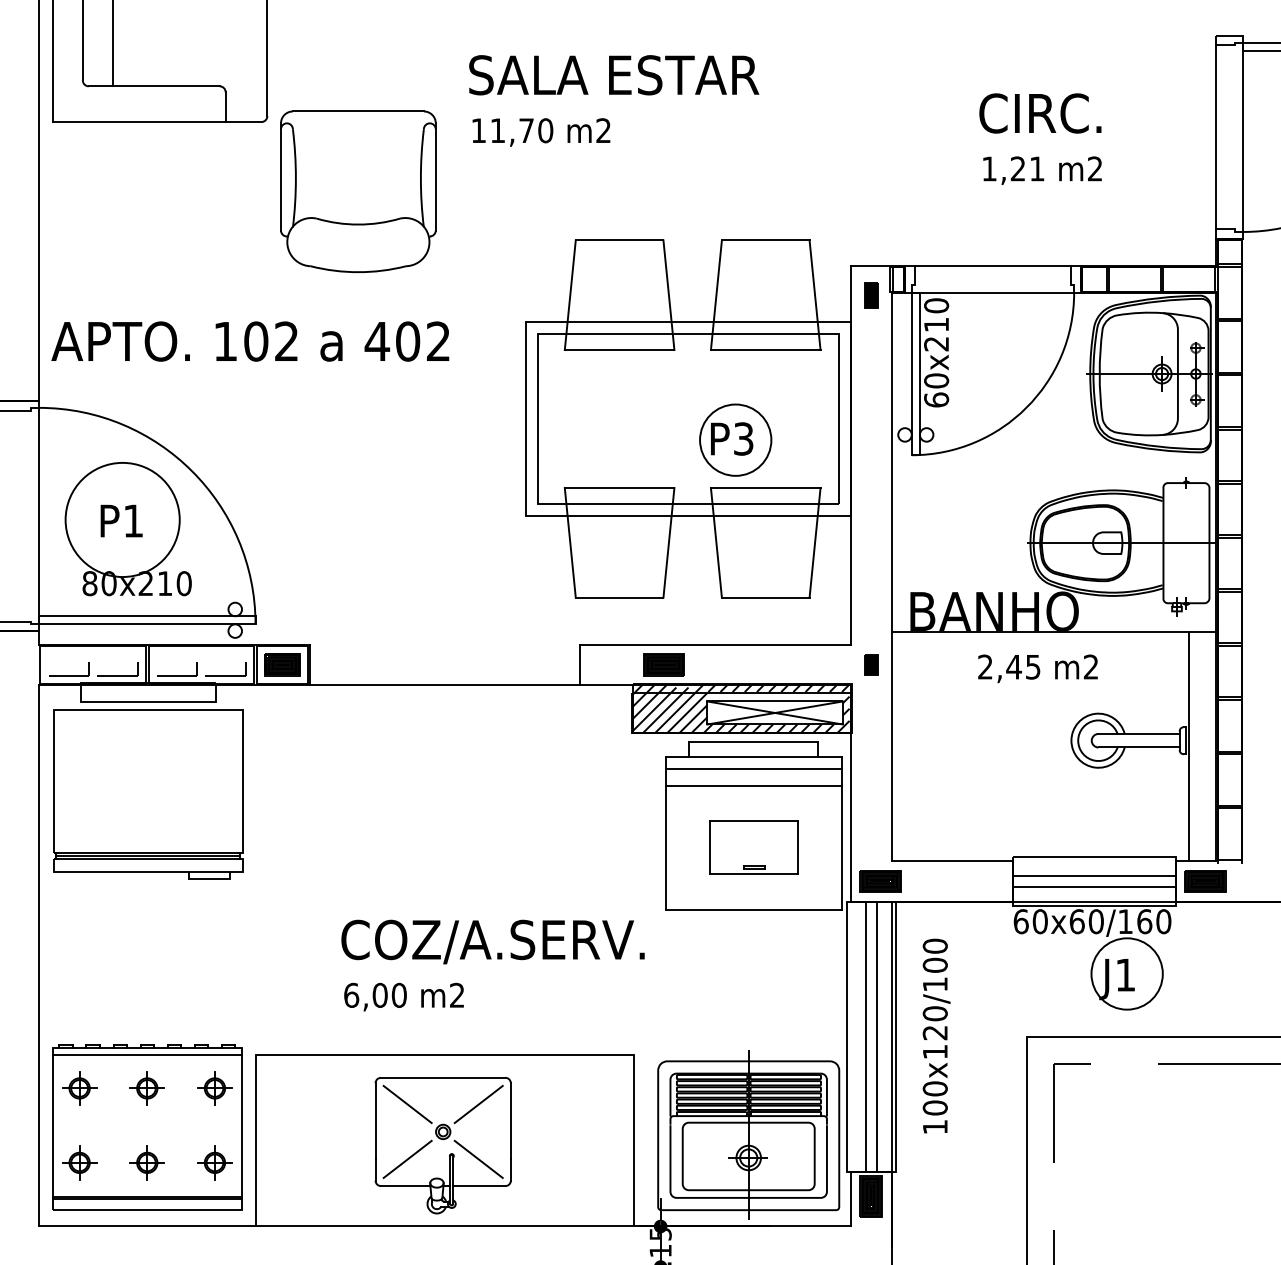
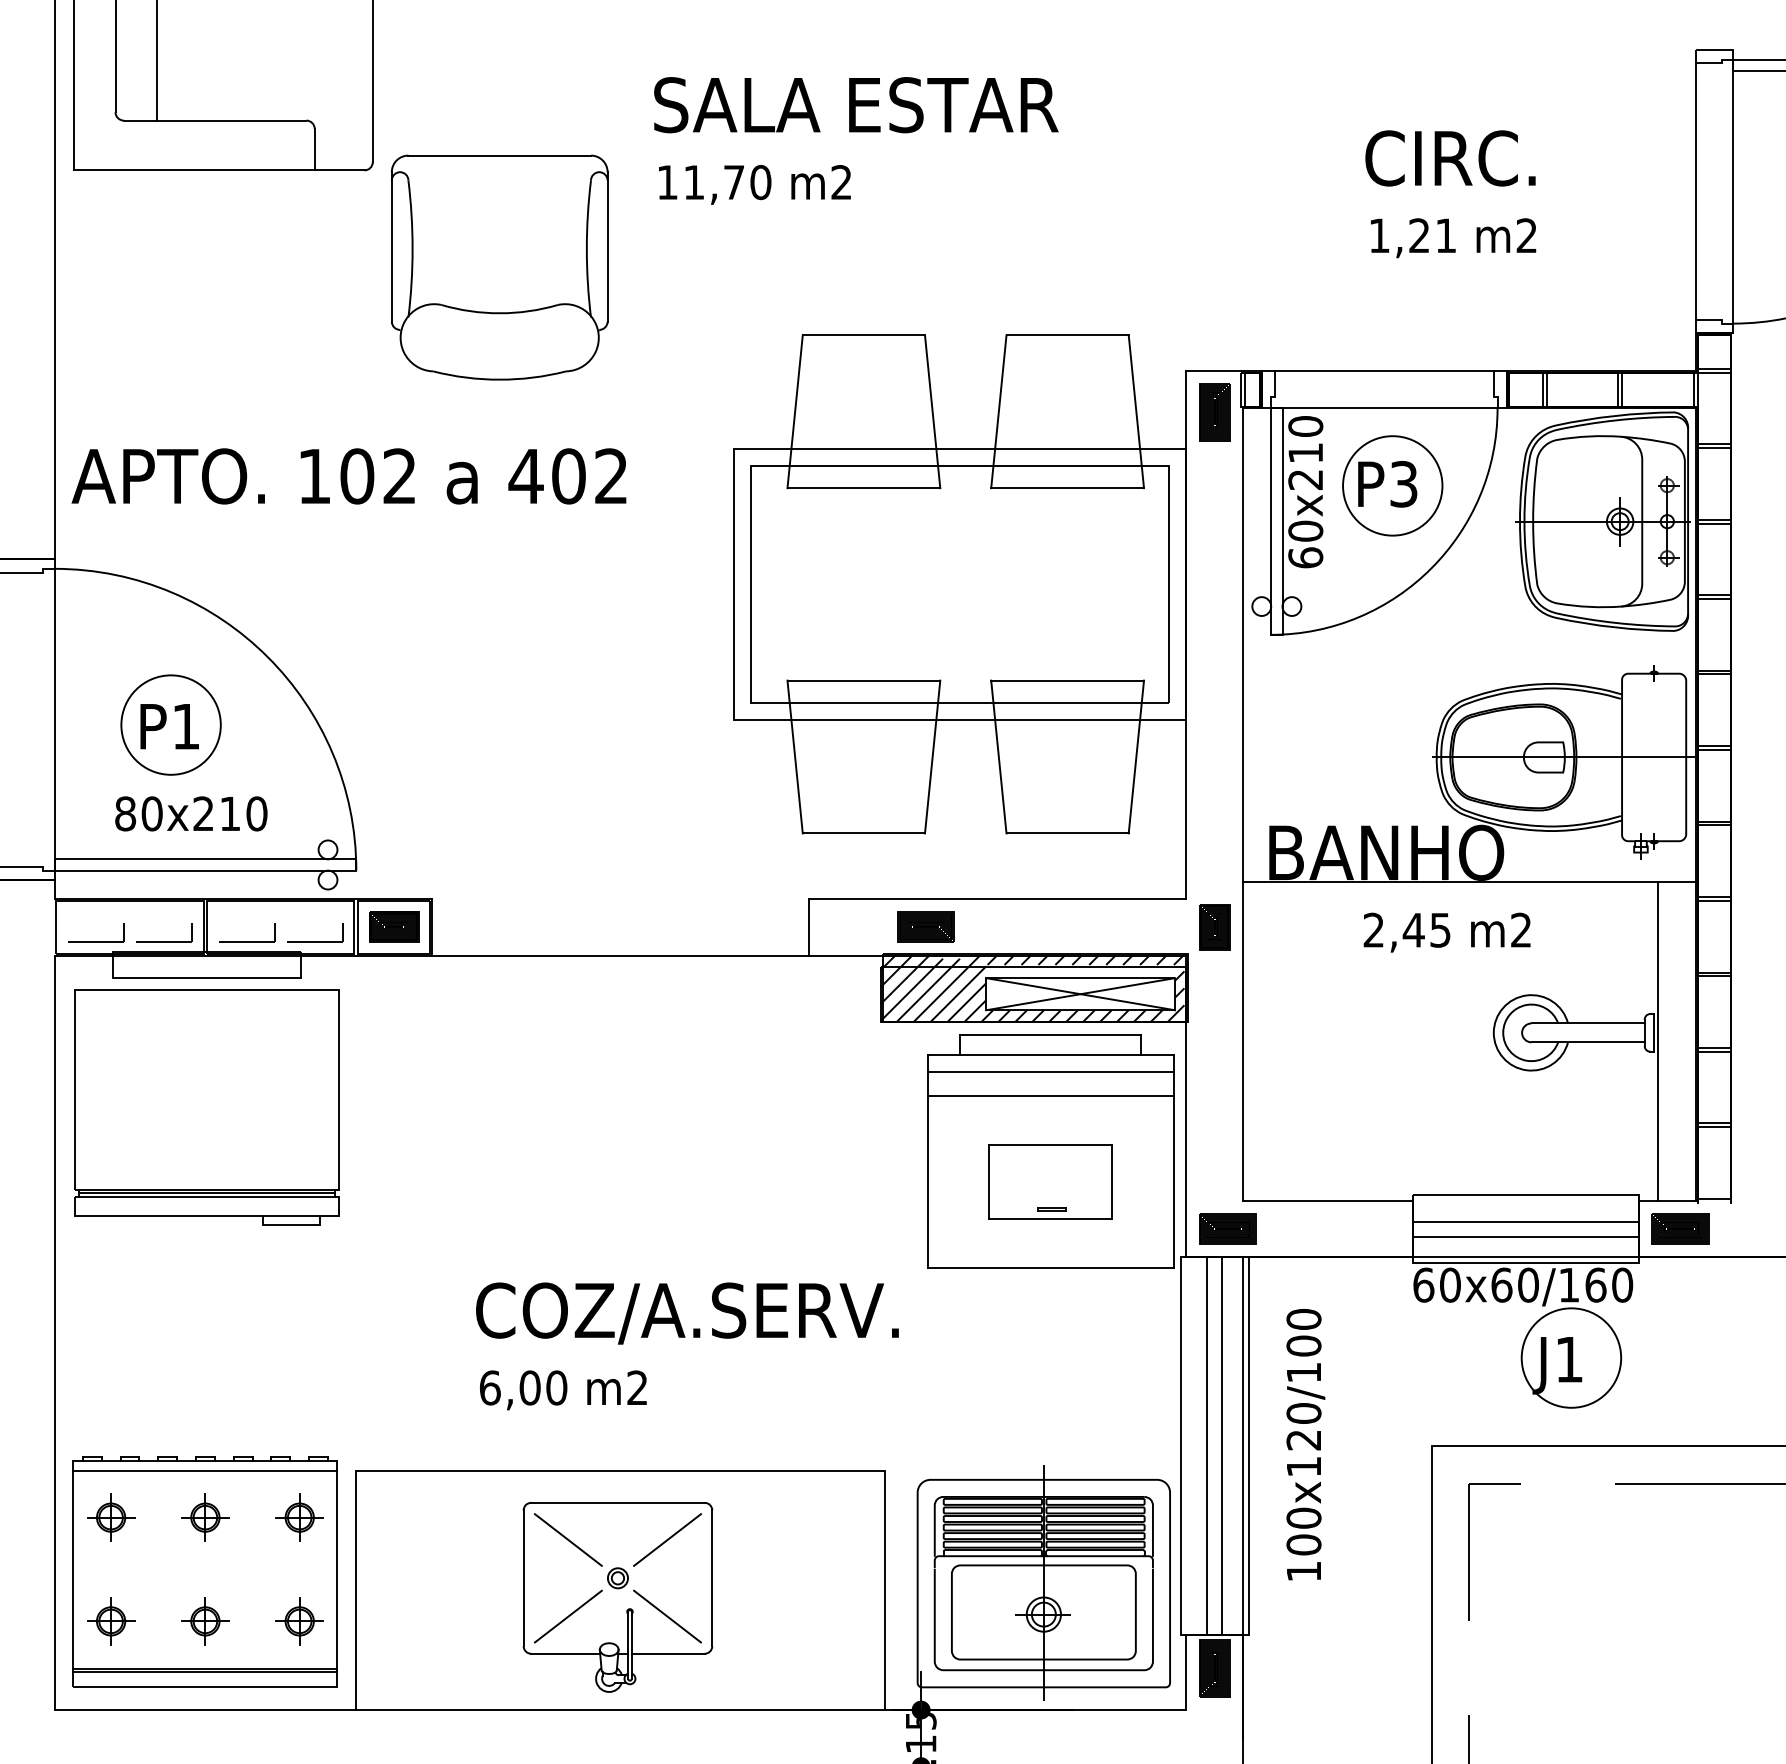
part: (871, 295) -> (1214, 412), size x1.67
part: (735, 439) -> (1392, 485), moved
circle: (122, 519) -> (170, 724), size x0.62
part: (871, 665) -> (1214, 927), size x1.67

